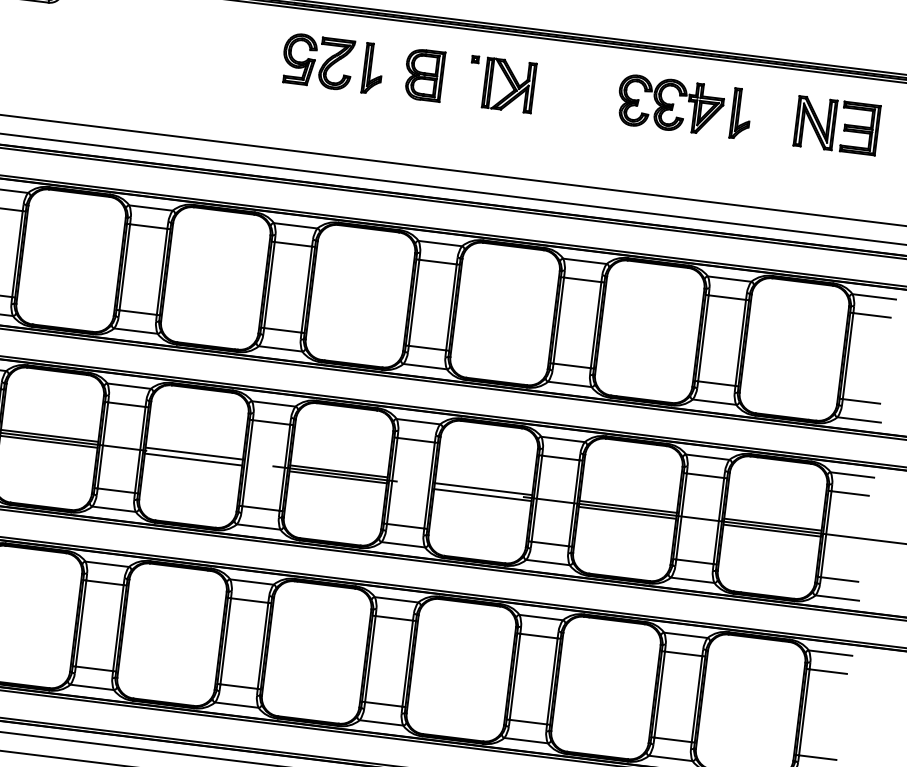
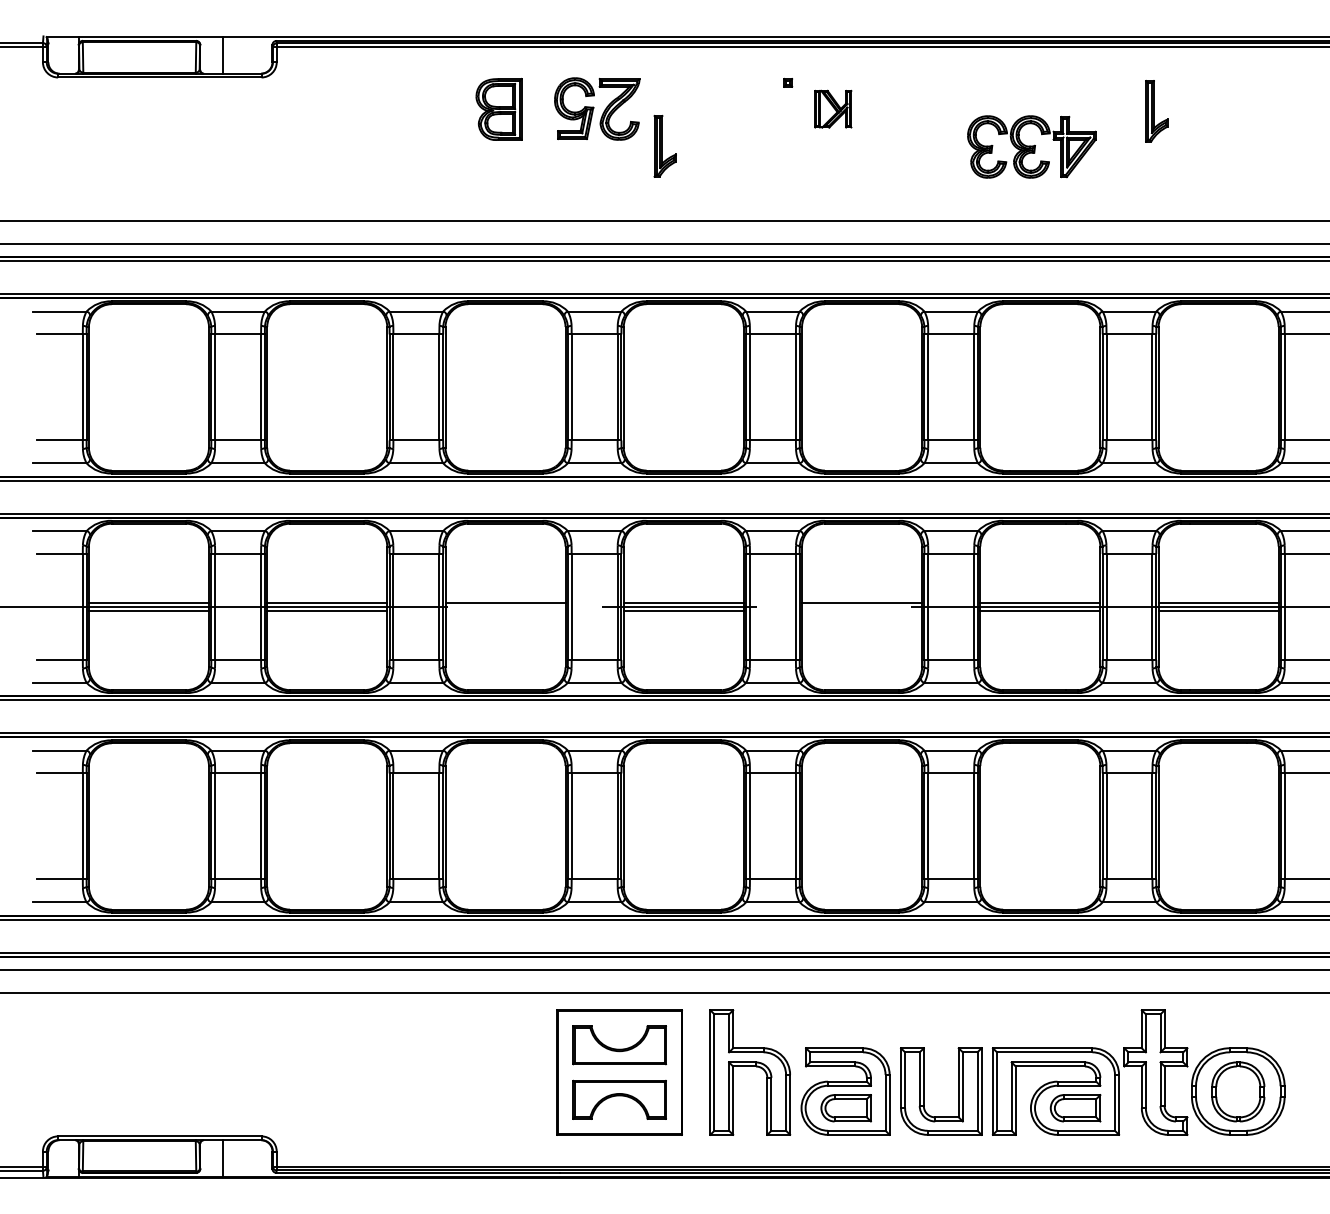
part: (372, 68) -> (664, 146), moved
part: (423, 75) -> (498, 109), moved
part: (509, 84) -> (833, 108), size x0.6
part: (670, 104) -> (1031, 146), moved
part: (740, 114) -> (1156, 111), moved
part: (837, 125) -> (1237, 108), removed
line: (193, 459) -> (505, 610), removed
line: (483, 495) -> (862, 610), removed

